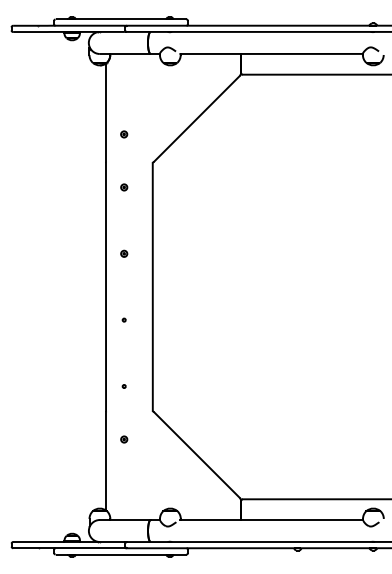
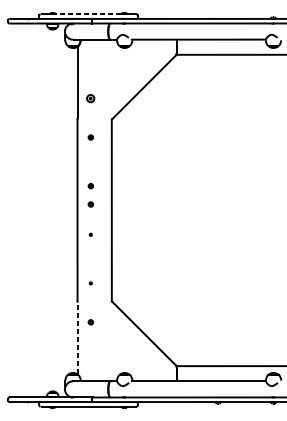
line: (116, 19) -> (85, 14), solid -> dashed
part: (124, 134) -> (91, 98), size x1.6
part: (124, 278) -> (91, 204), added
line: (106, 461) -> (77, 338), solid -> dashed

